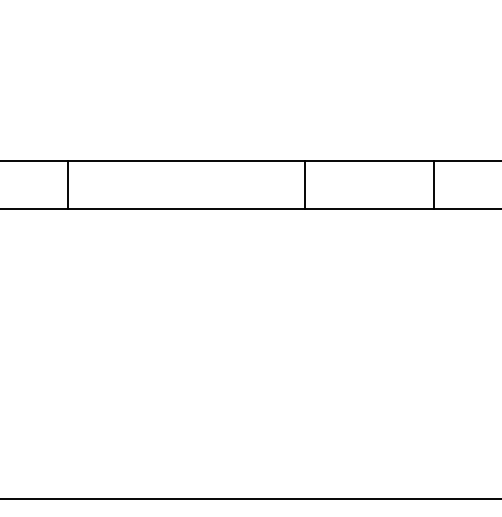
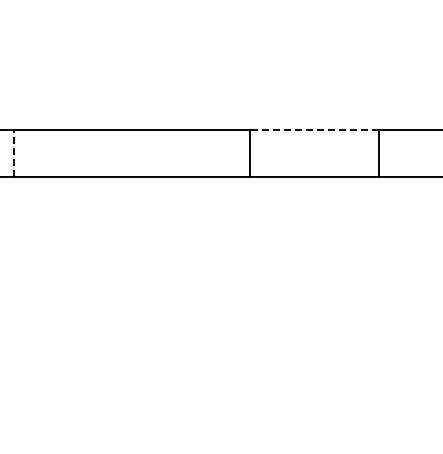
line: (368, 161) -> (313, 130), solid -> dashed
line: (68, 185) -> (13, 154), solid -> dashed

